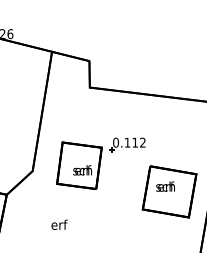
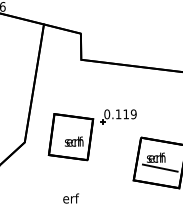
text: (142, 142) -> (133, 114), 0.112 -> 0.119
line: (169, 196) -> (160, 167), added
text: (59, 224) -> (71, 198), moved

